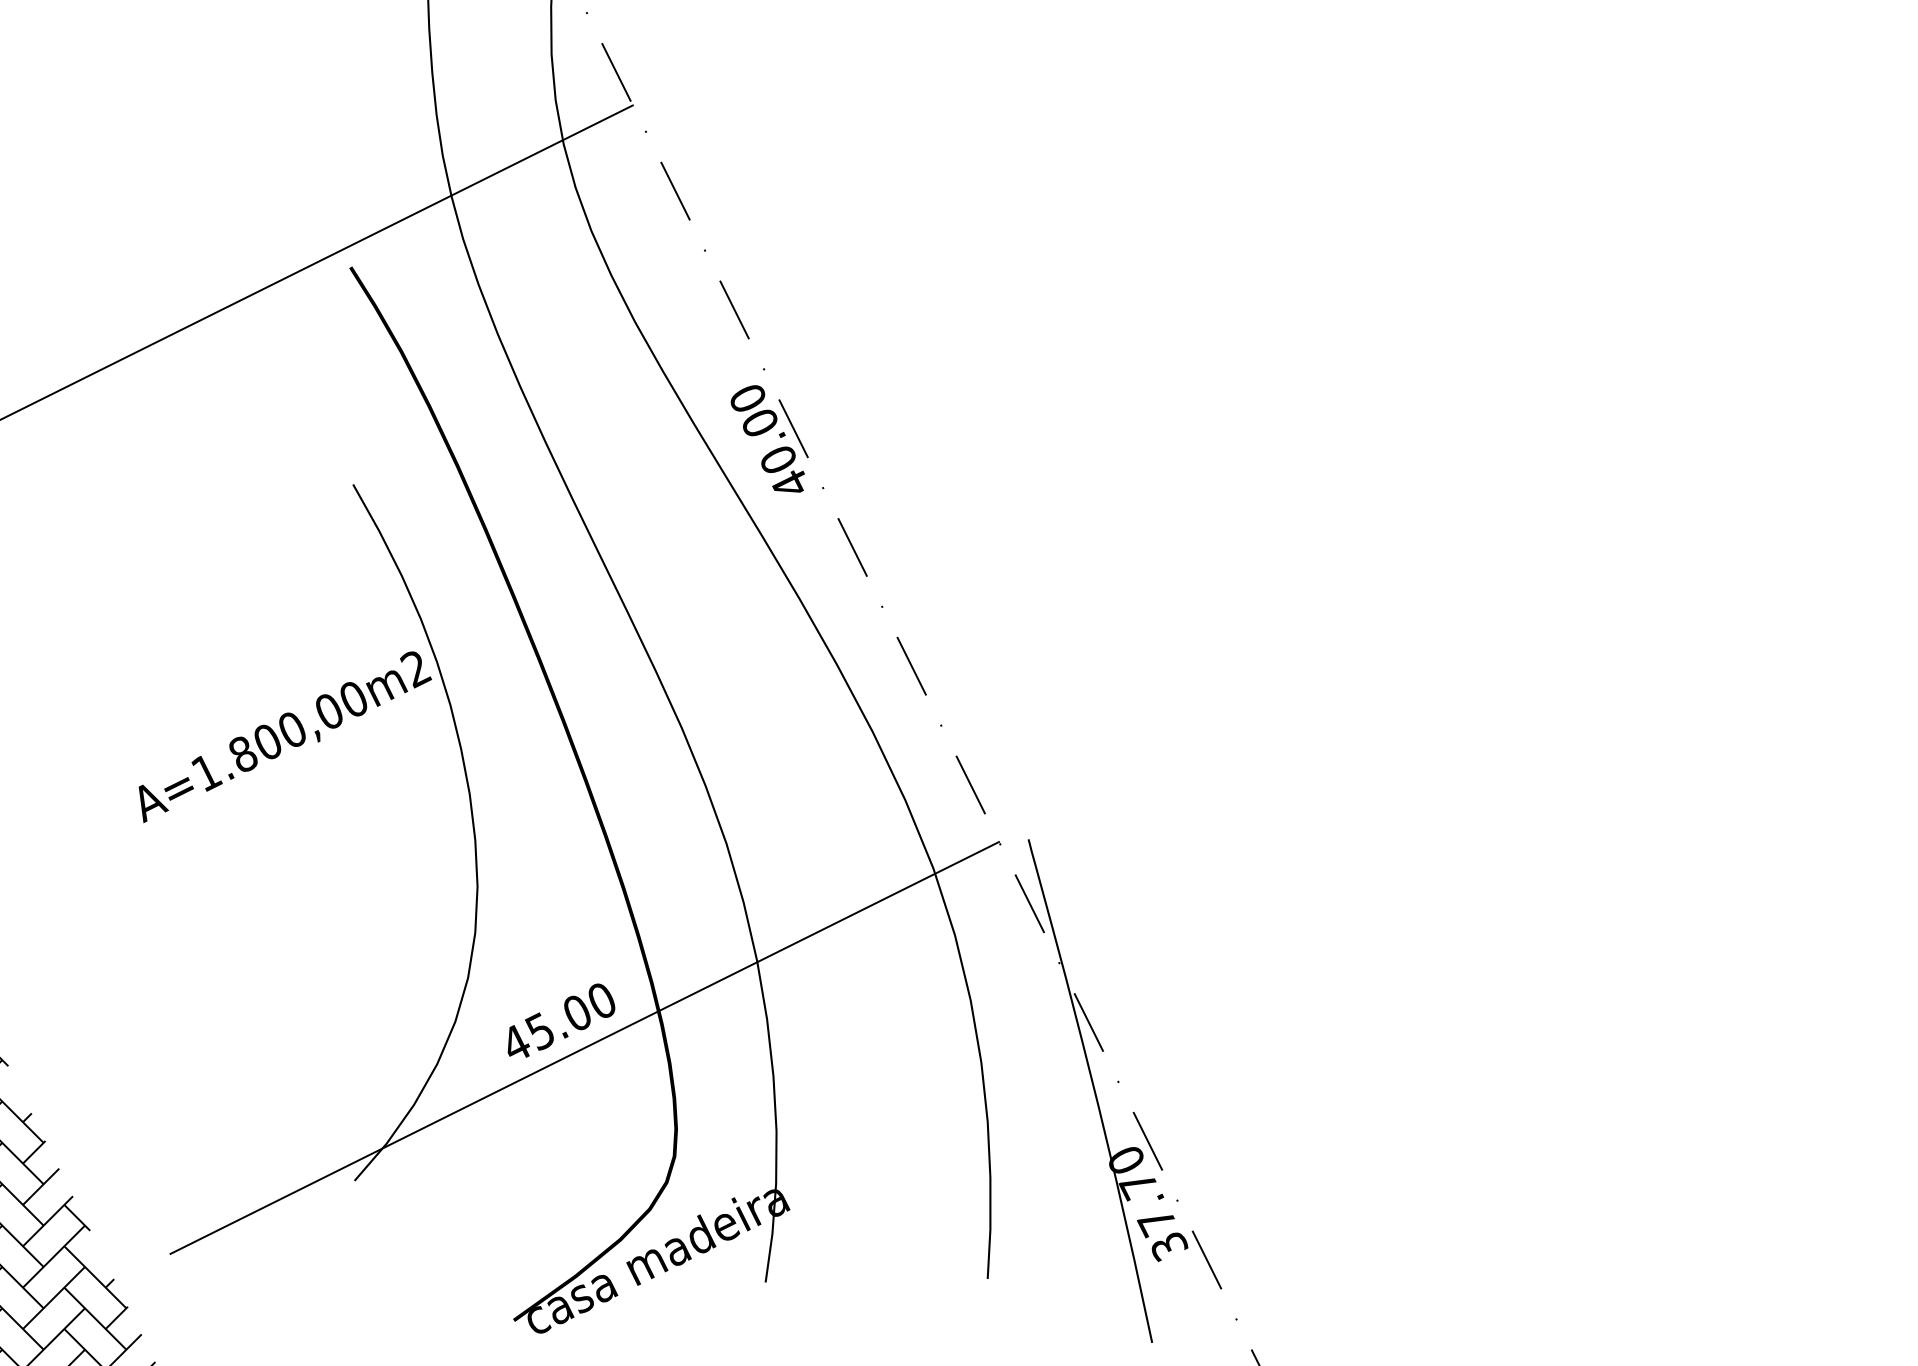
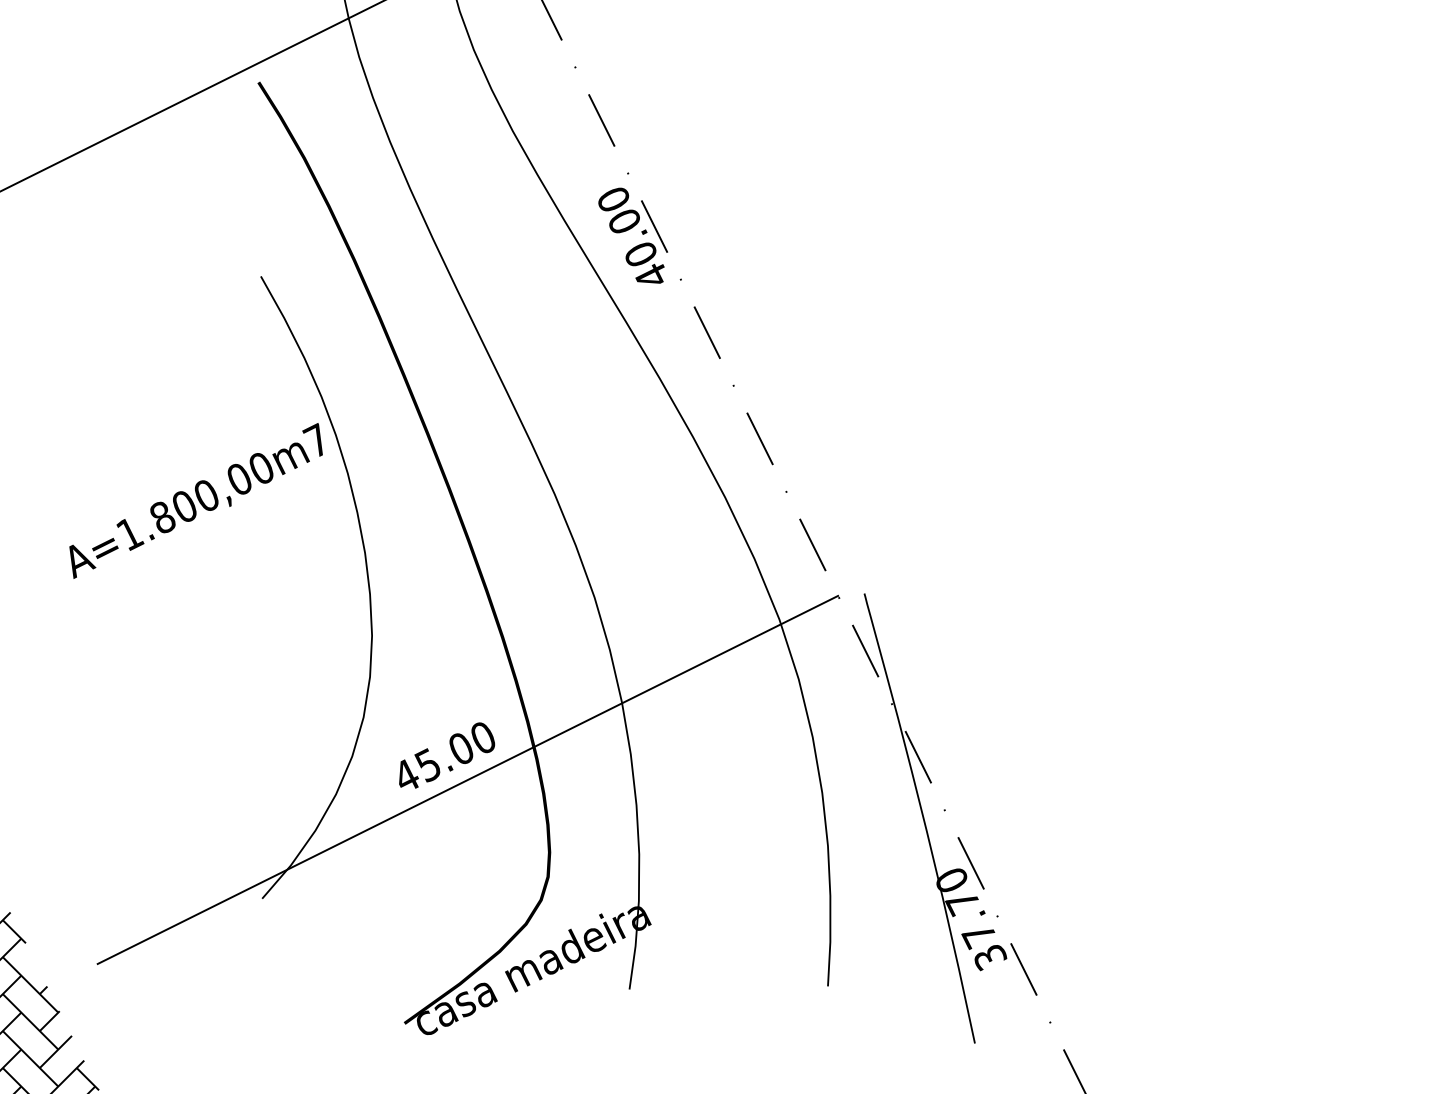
text: (415, 668) -> (316, 440), A=1.800,00m2 -> A=1.800,00m7

